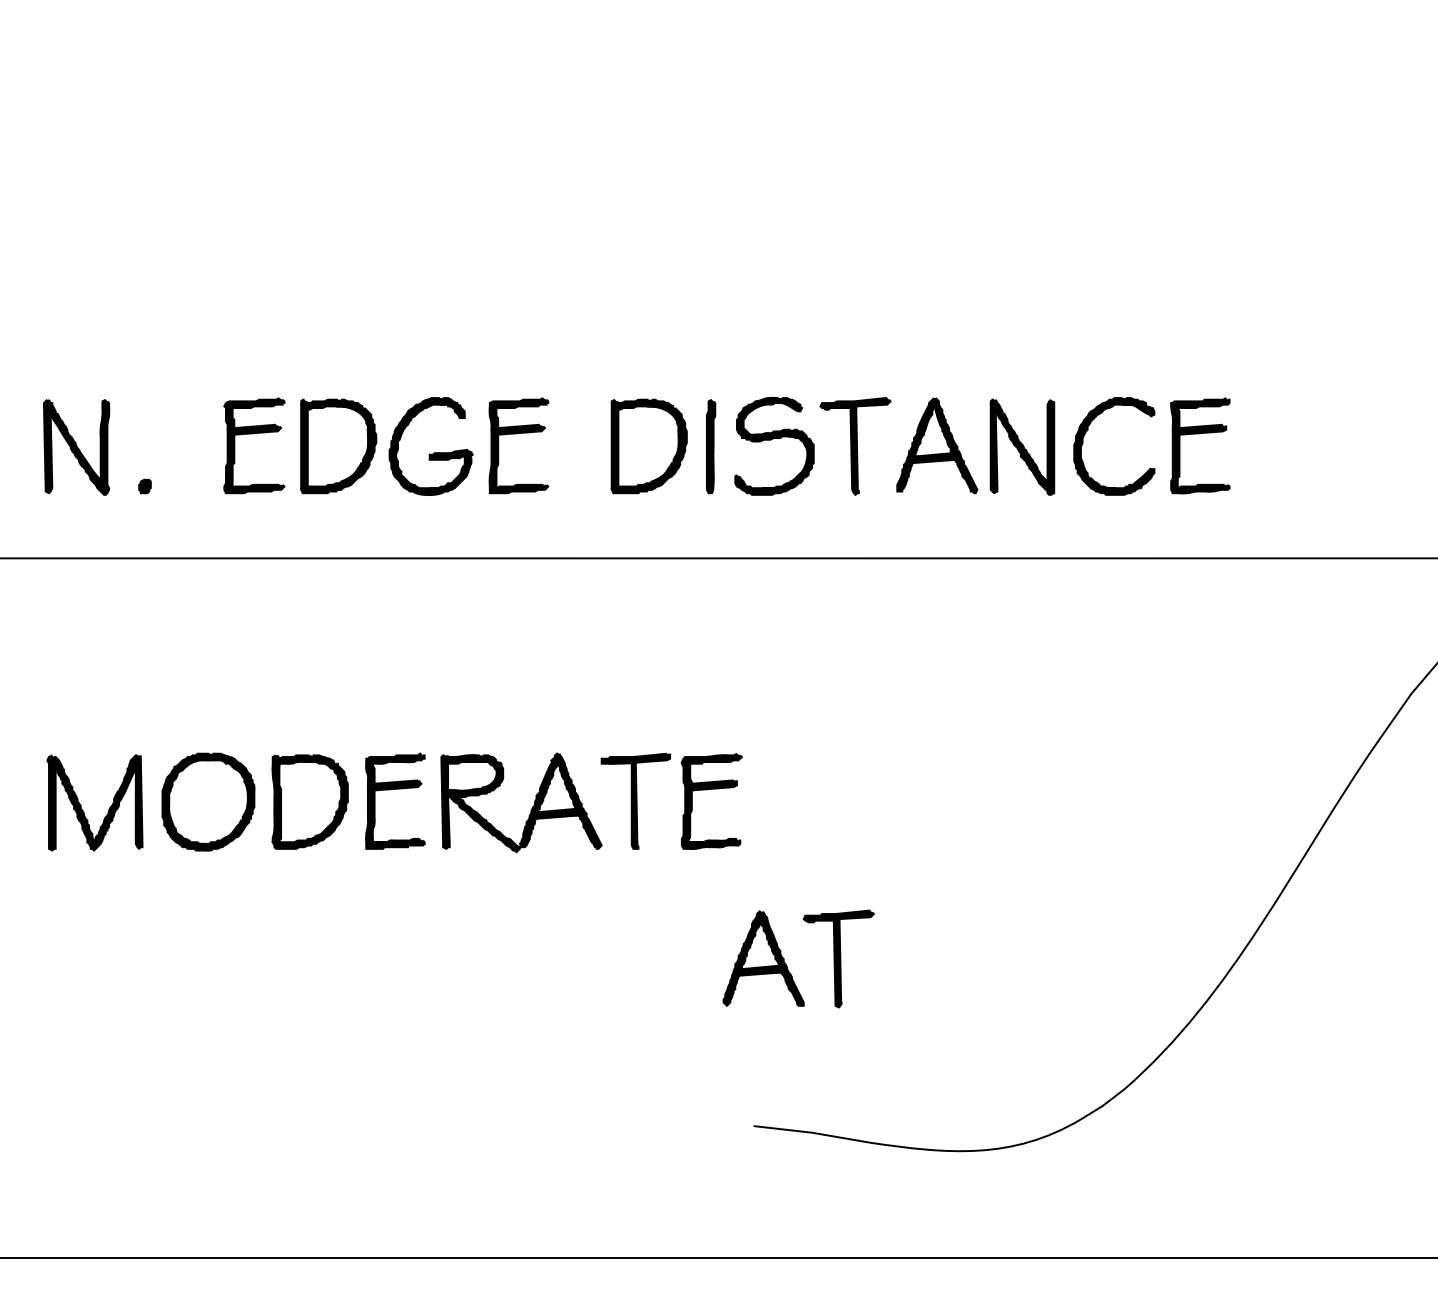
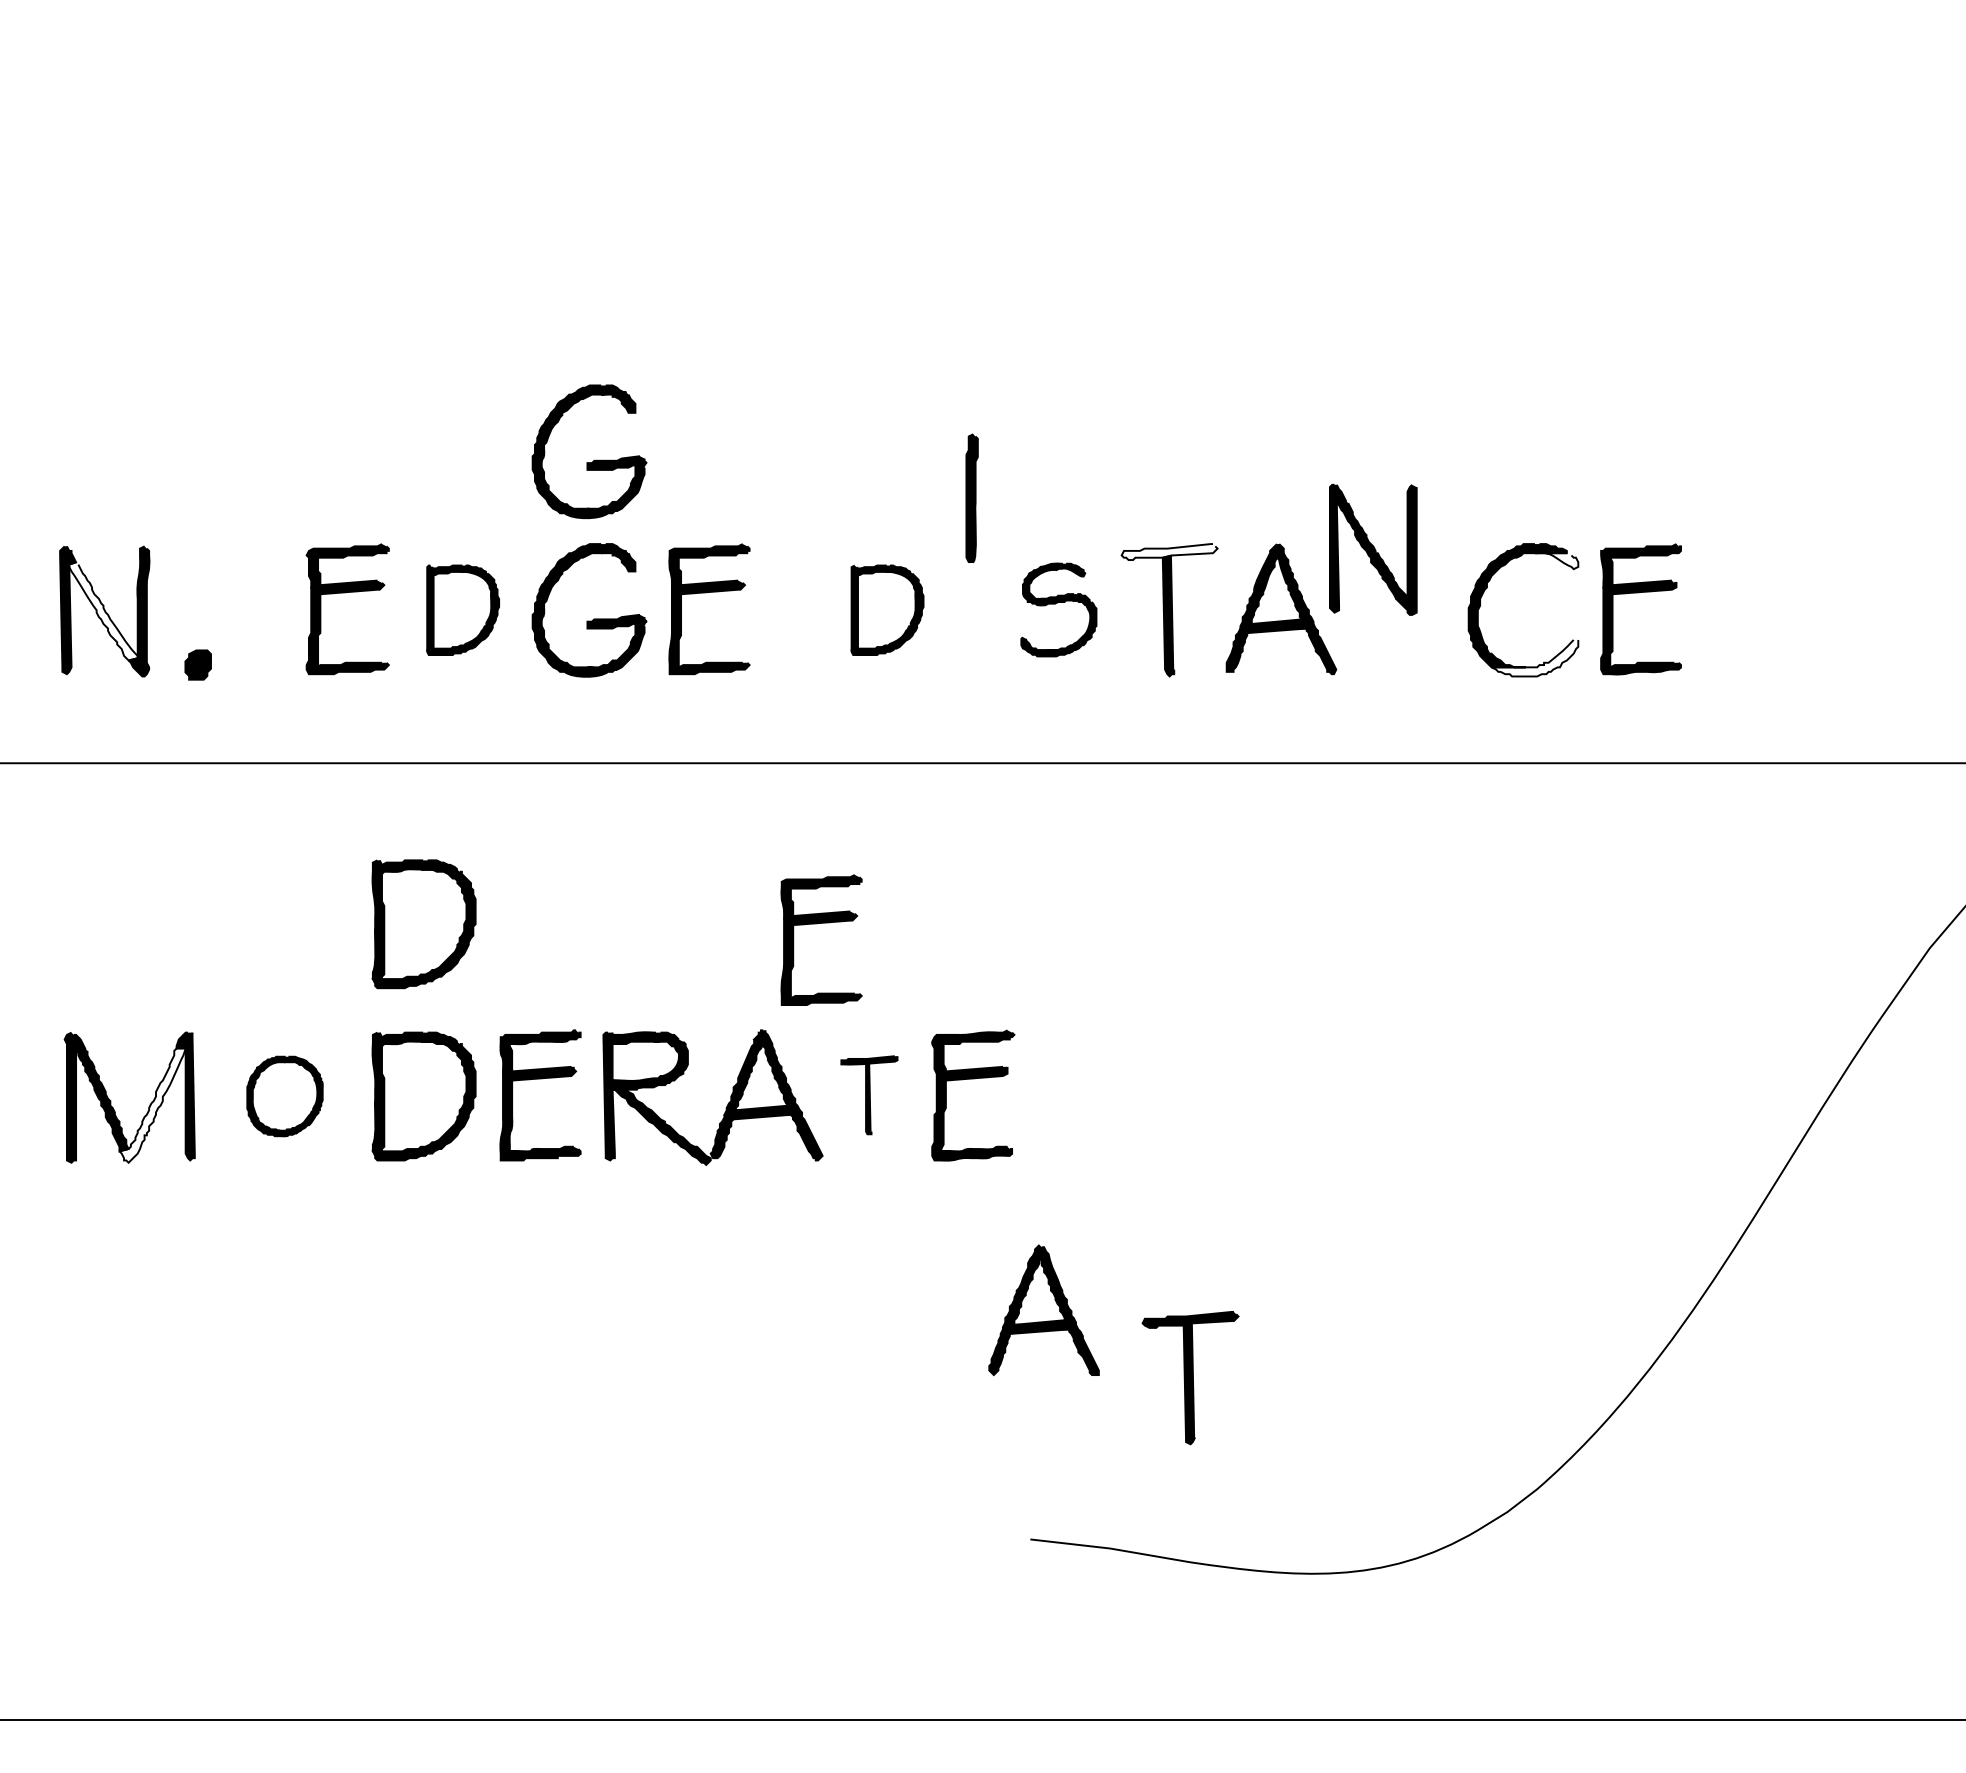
part: (433, 336) -> (592, 459), added
fill: (855, 403) -> (1169, 551), removed
fill: (1138, 410) -> (1556, 561), removed
part: (774, 445) -> (1058, 608), size x0.7
part: (338, 446) -> (462, 610), size x0.7
part: (648, 446) -> (886, 610), size x0.7
part: (711, 446) -> (972, 498), moved
part: (1022, 446) -> (1373, 548), moved
fill: (75, 447) -> (103, 611), removed
fill: (1122, 481) -> (1534, 658), removed
part: (144, 486) -> (197, 665), size x1.6
part: (309, 675) -> (423, 923), added
part: (599, 676) -> (819, 924), added
part: (635, 800) -> (868, 1094), size x0.6
part: (208, 801) -> (285, 1095), size x0.6
fill: (111, 808) -> (152, 1105), removed
part: (838, 958) -> (1190, 1377), moved

